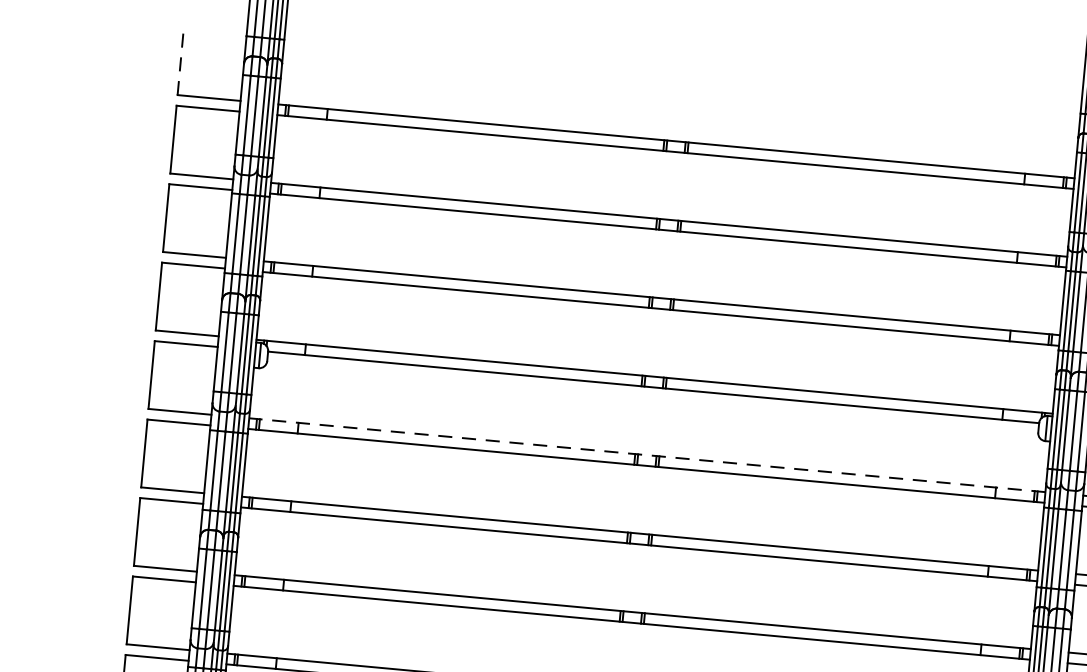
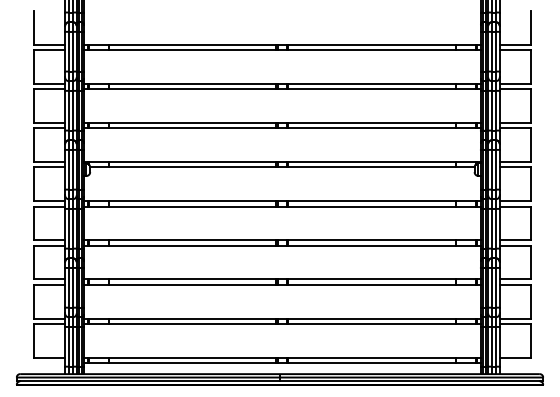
line: (180, 60) -> (33, 27), dashed -> solid
line: (645, 455) -> (281, 201), dashed -> solid

